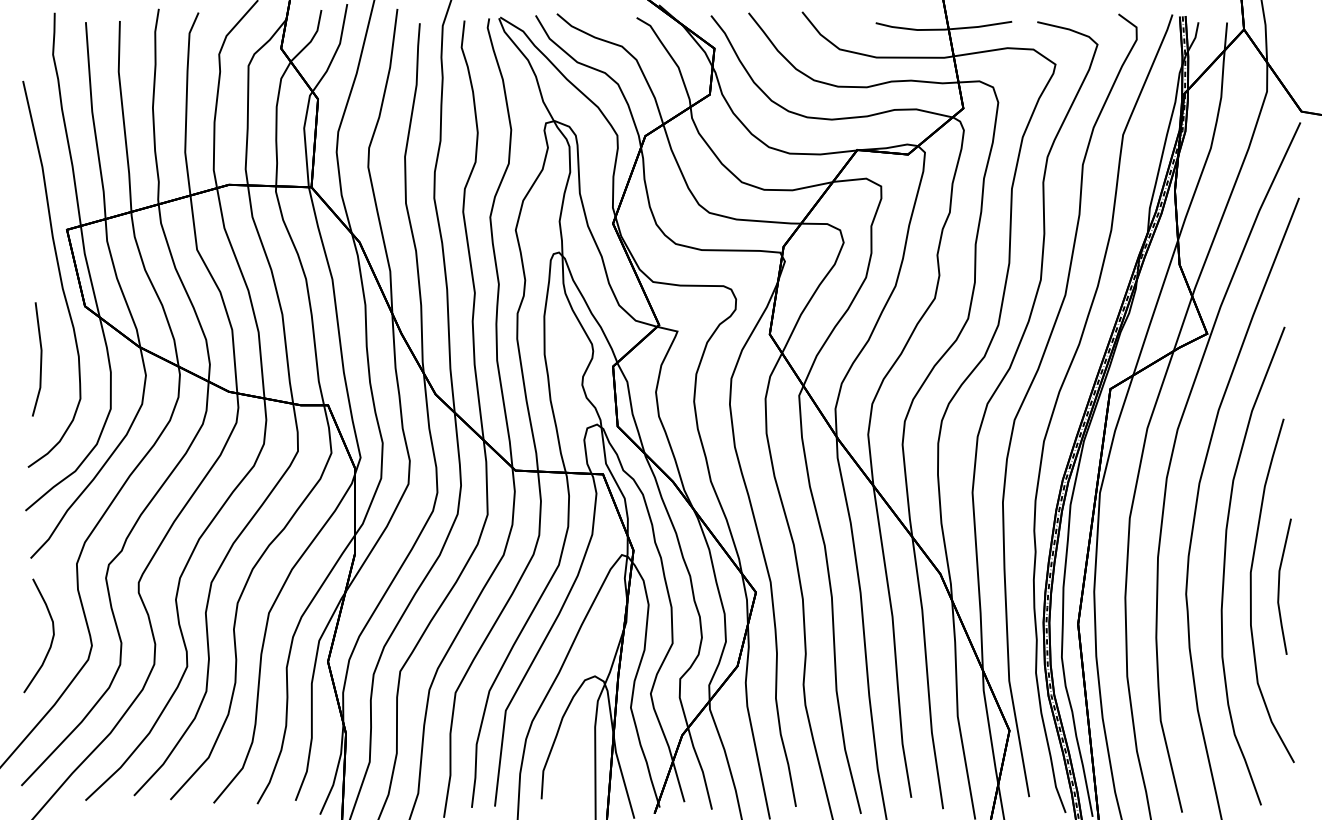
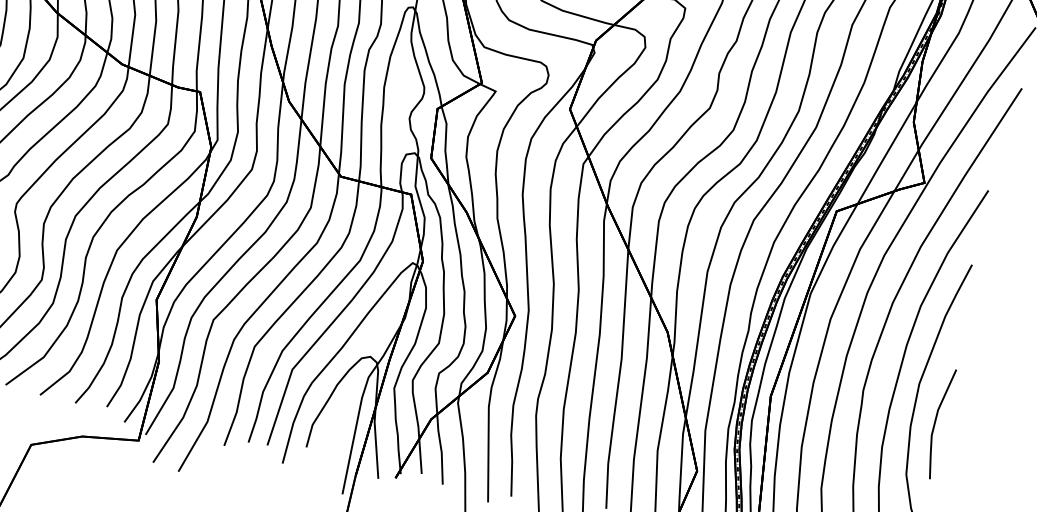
line: (1279, 586) -> (935, 422), moved

